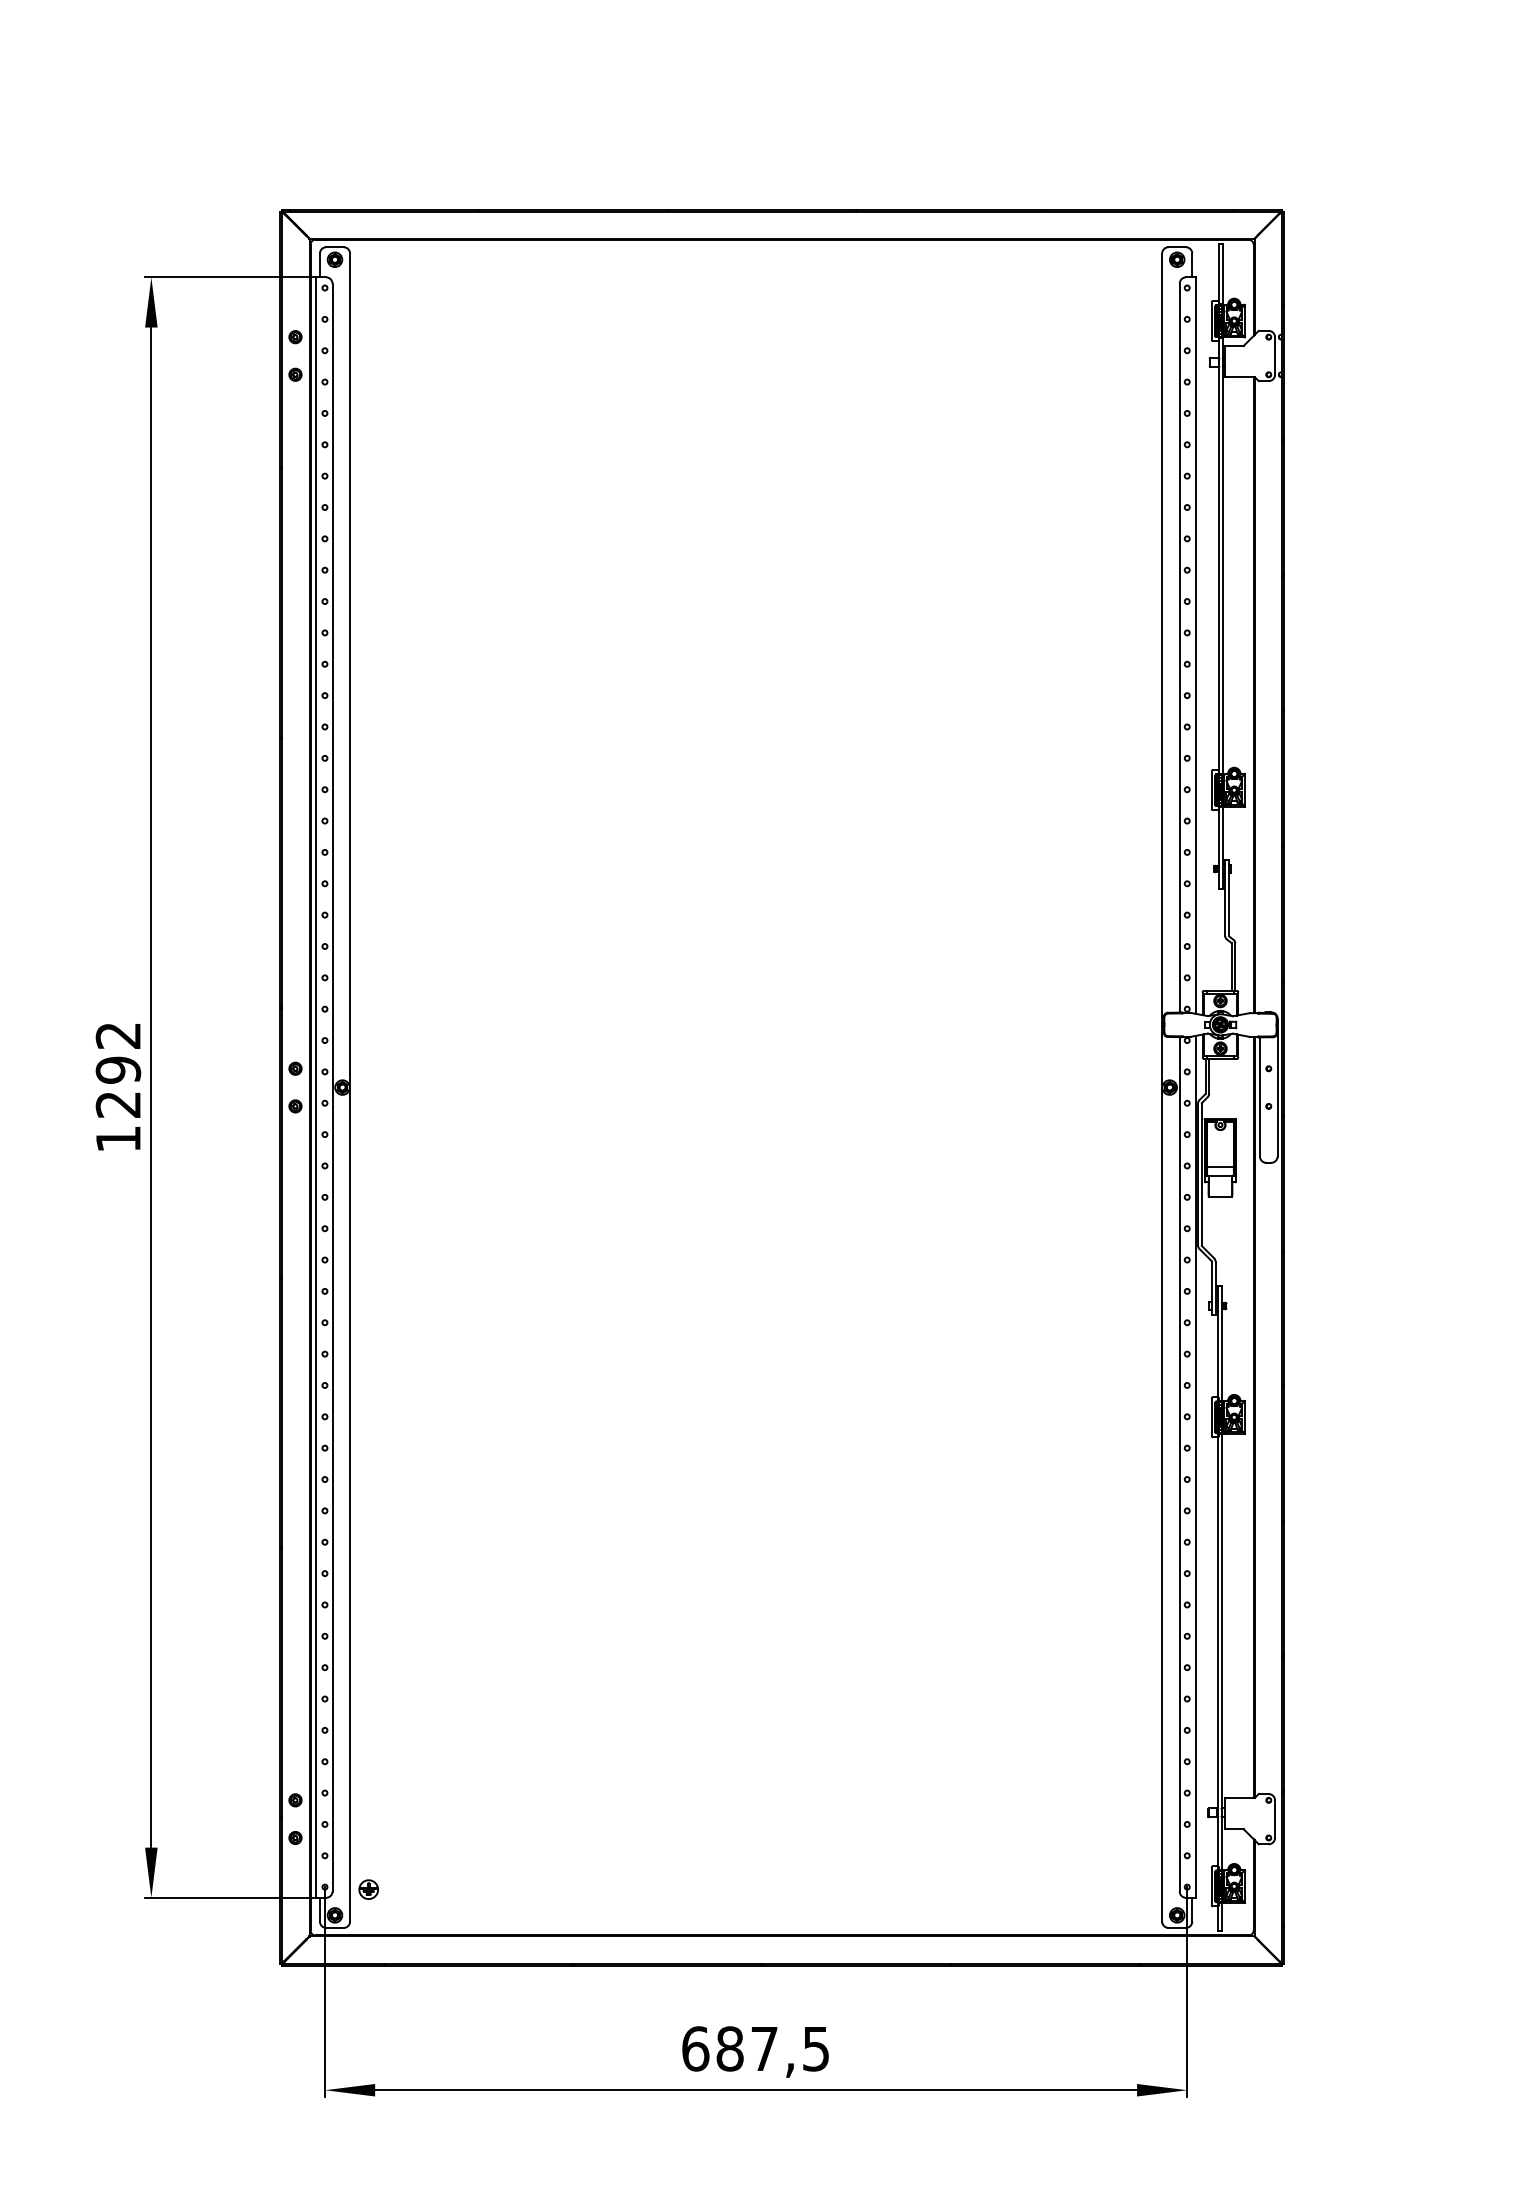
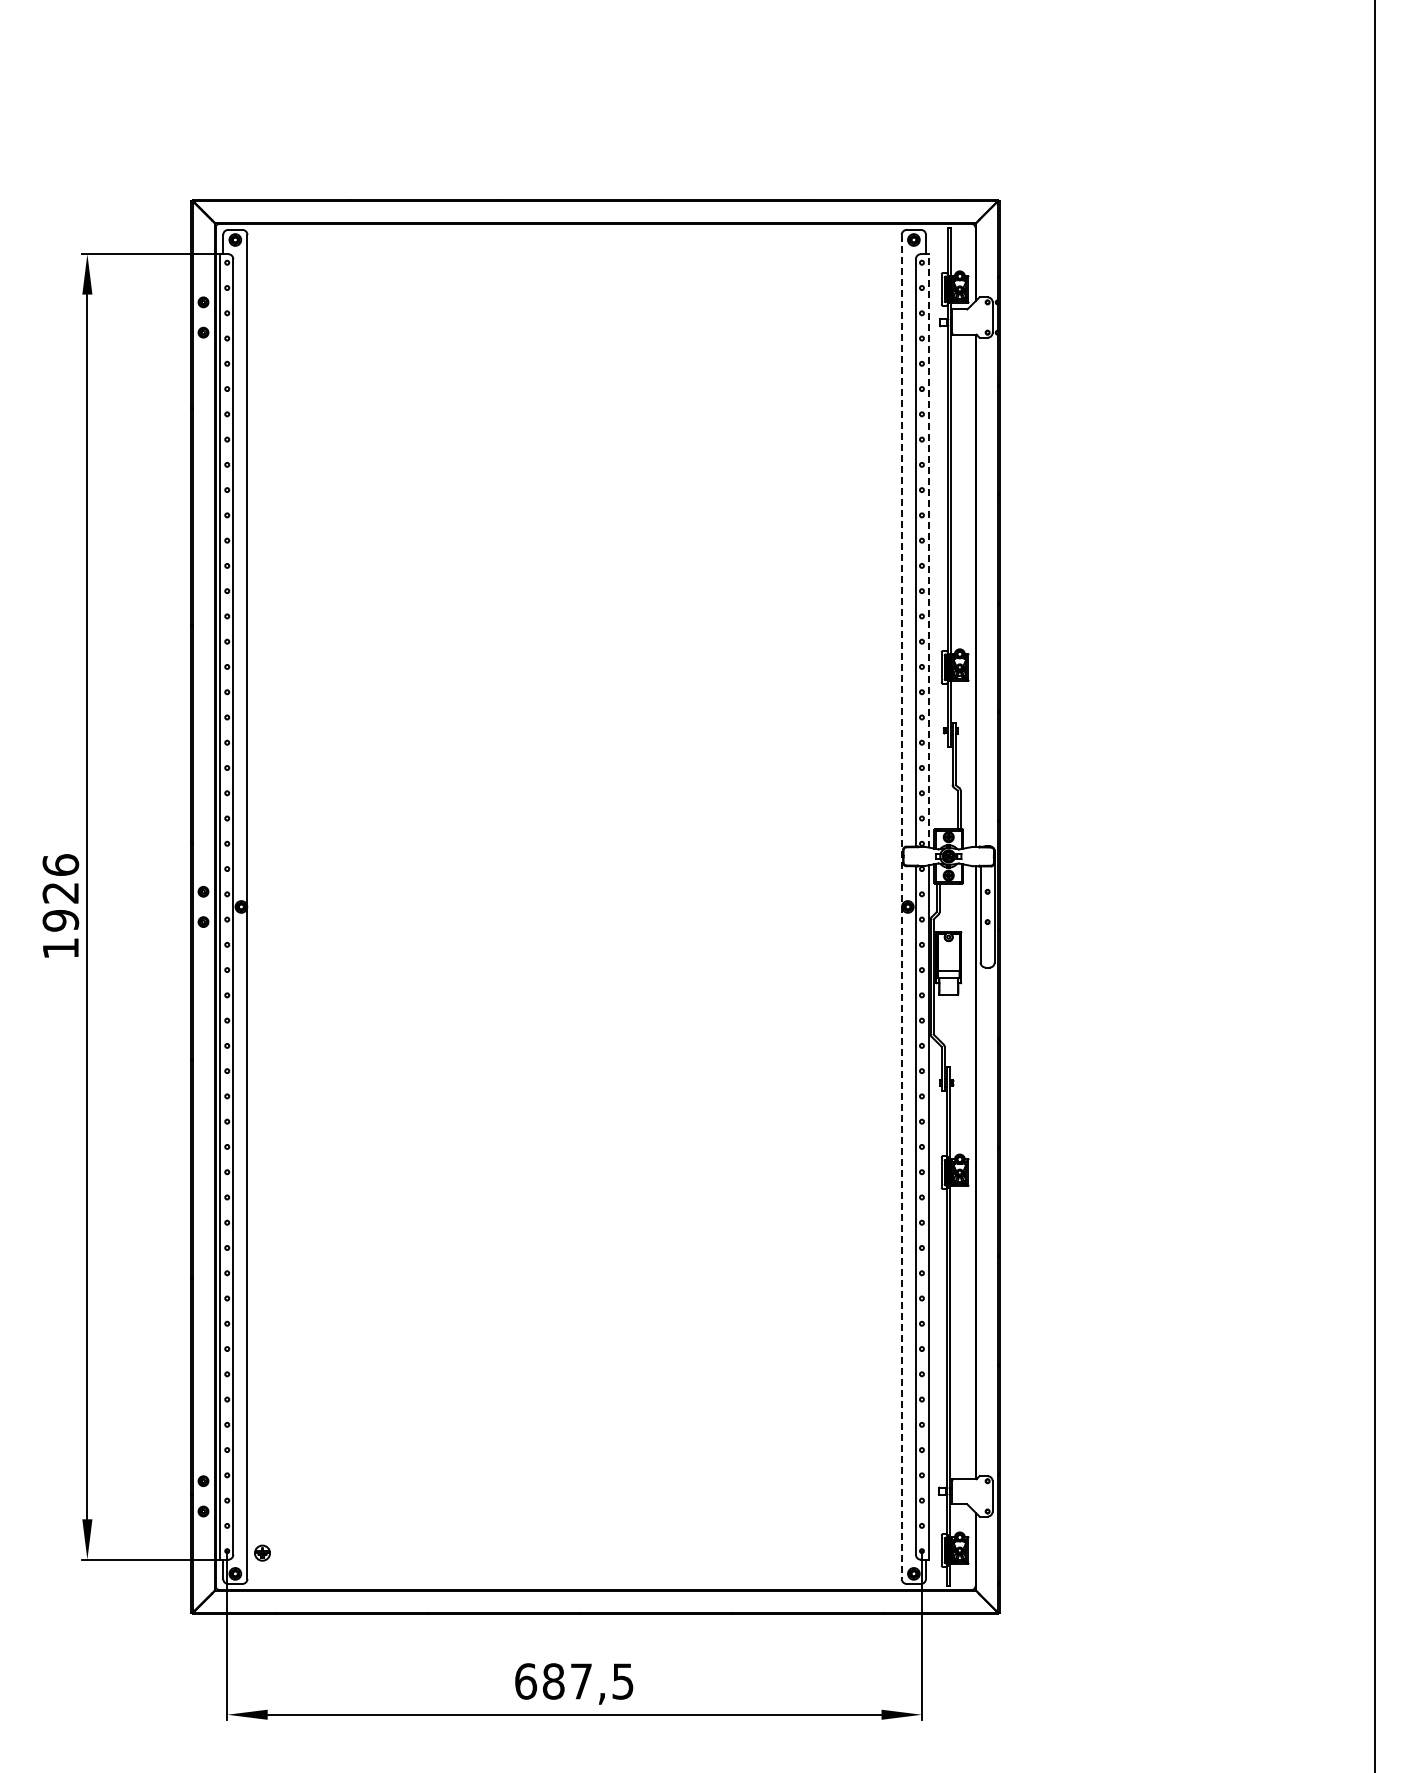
line: (1196, 645) -> (929, 550), solid -> dashed
text: (117, 1069) -> (60, 892), 1292 -> 1926
line: (1161, 1087) -> (901, 906), solid -> dashed

